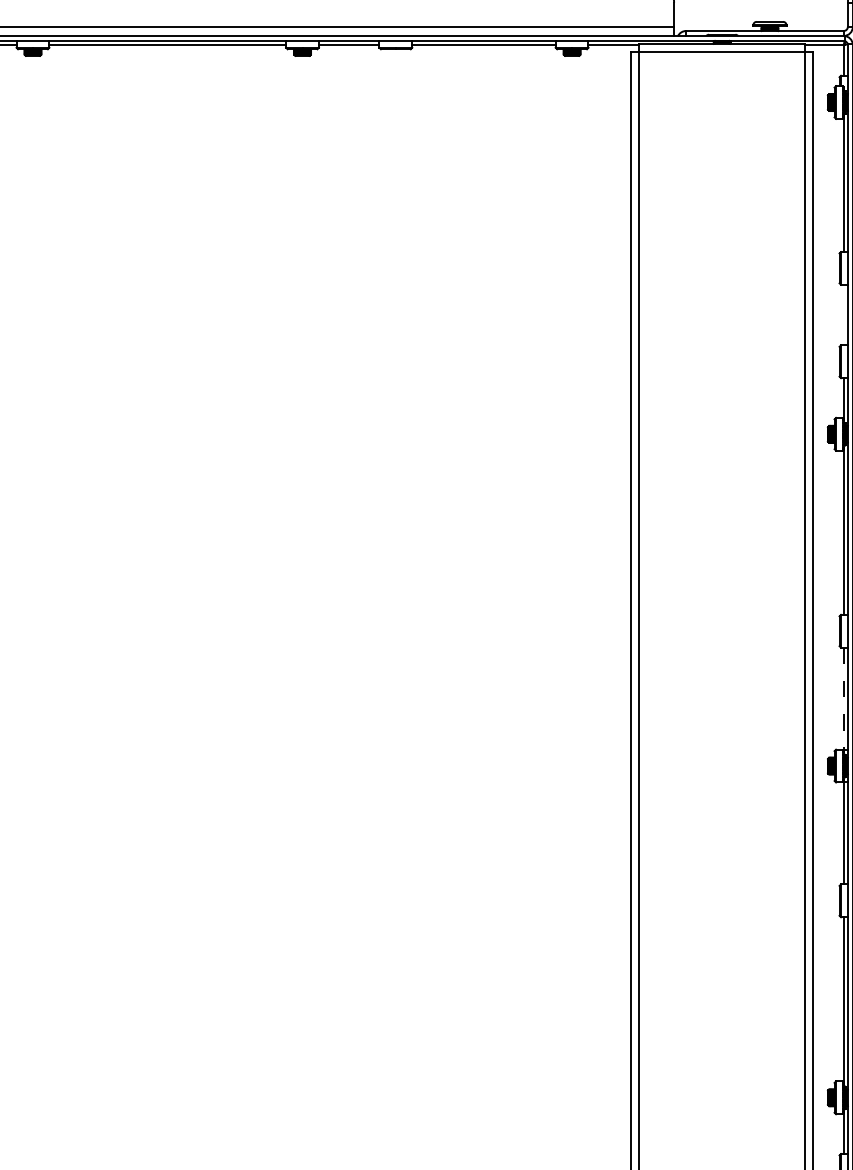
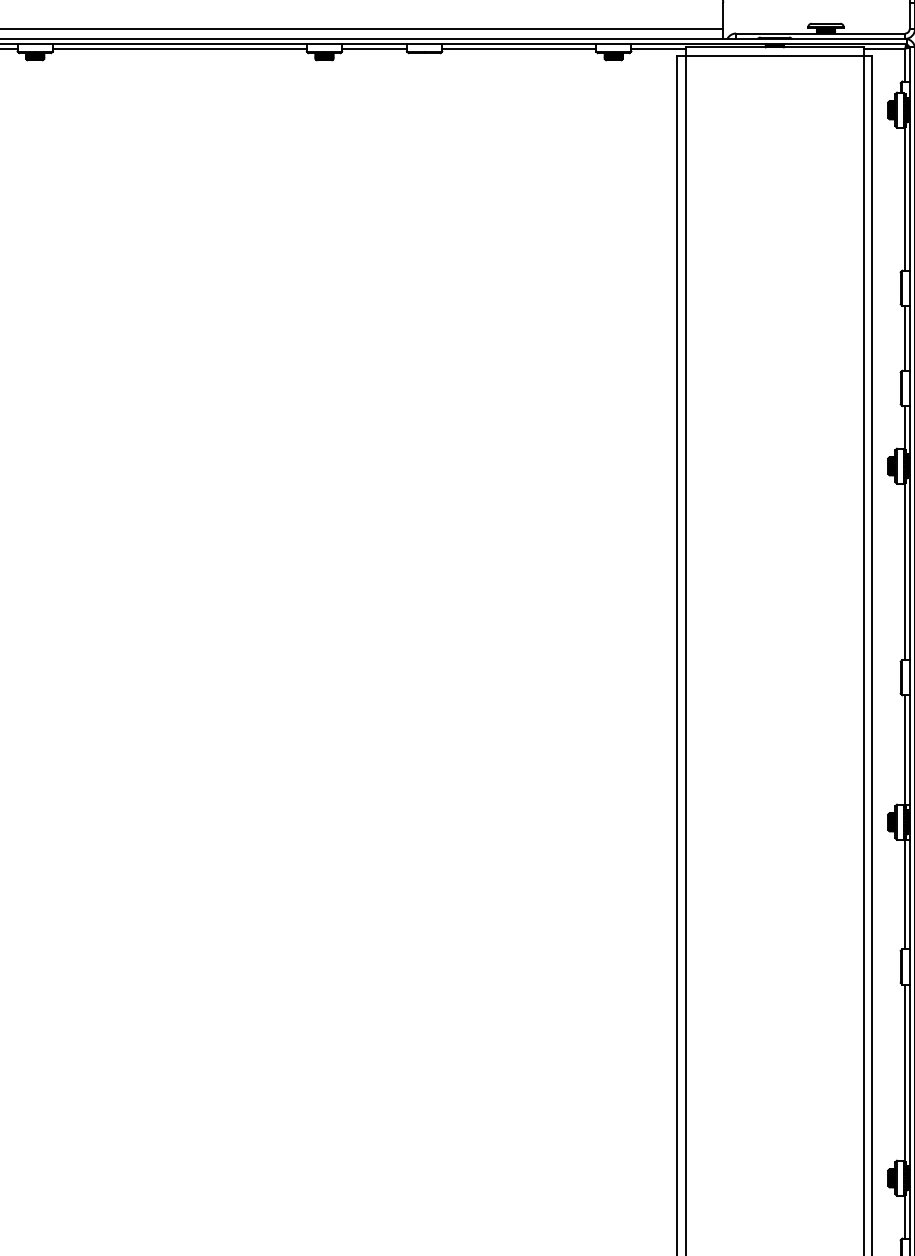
line: (843, 314) -> (905, 337), added
line: (843, 698) -> (905, 749), dashed -> solid

